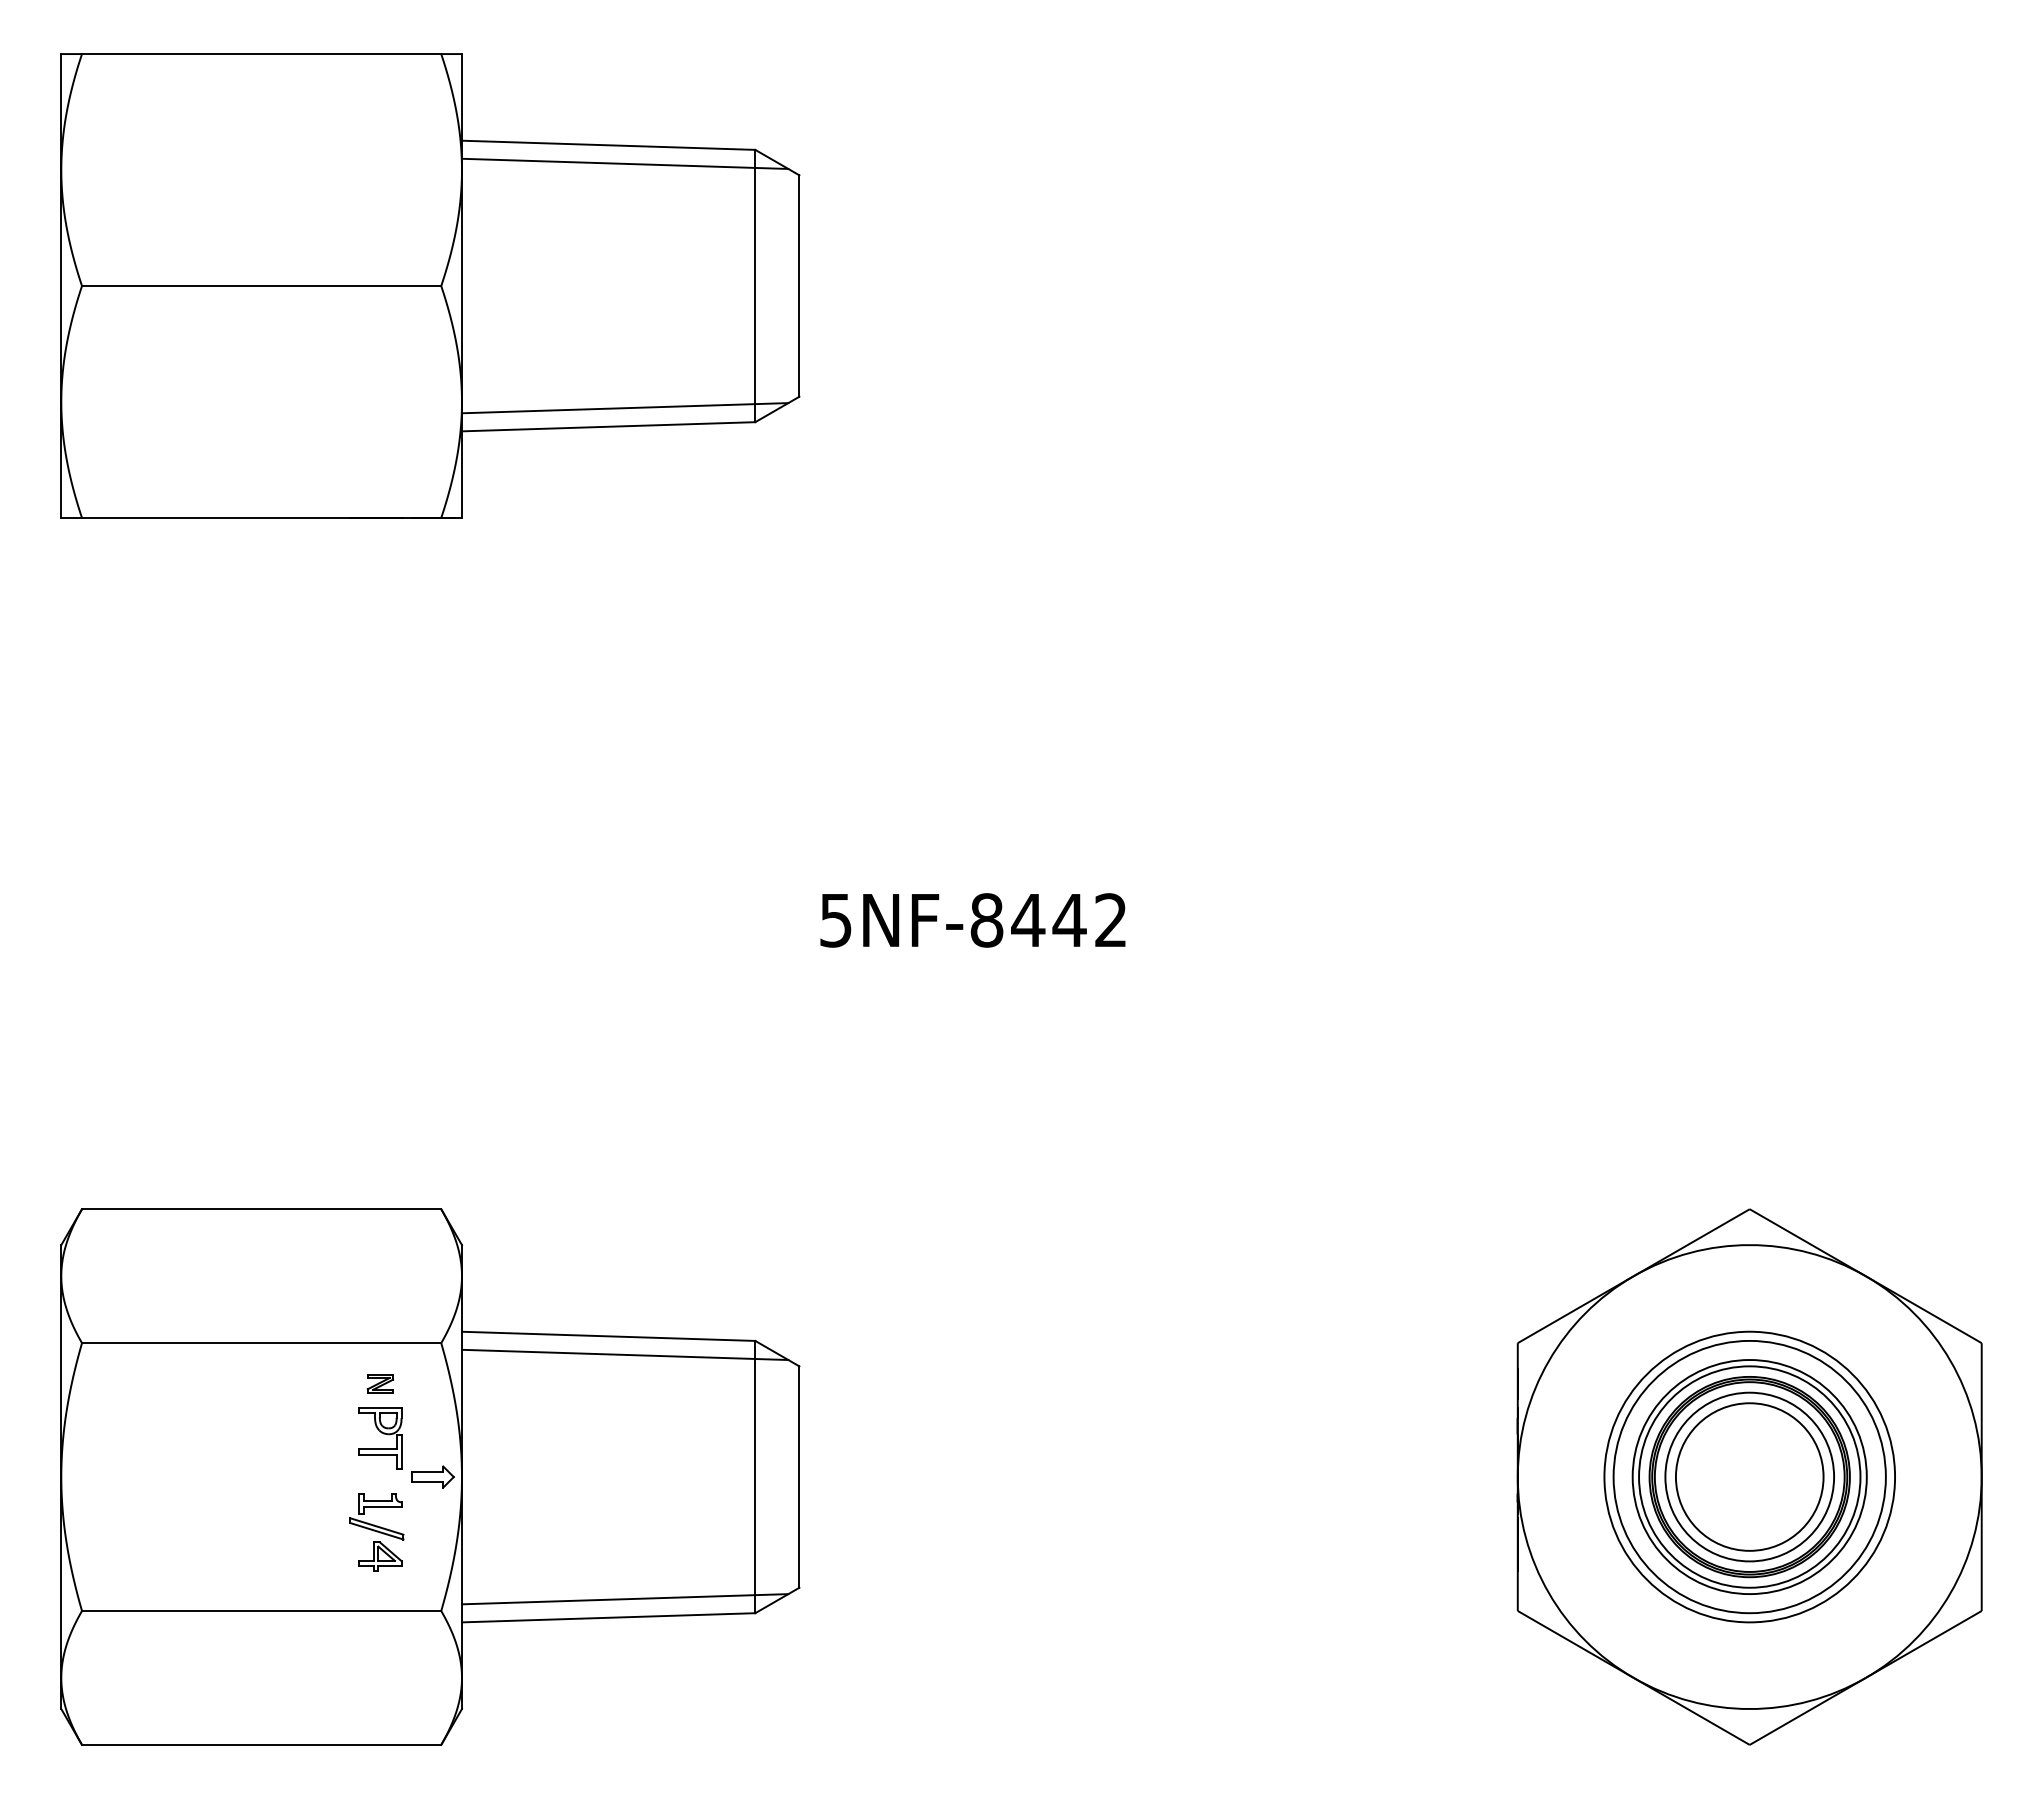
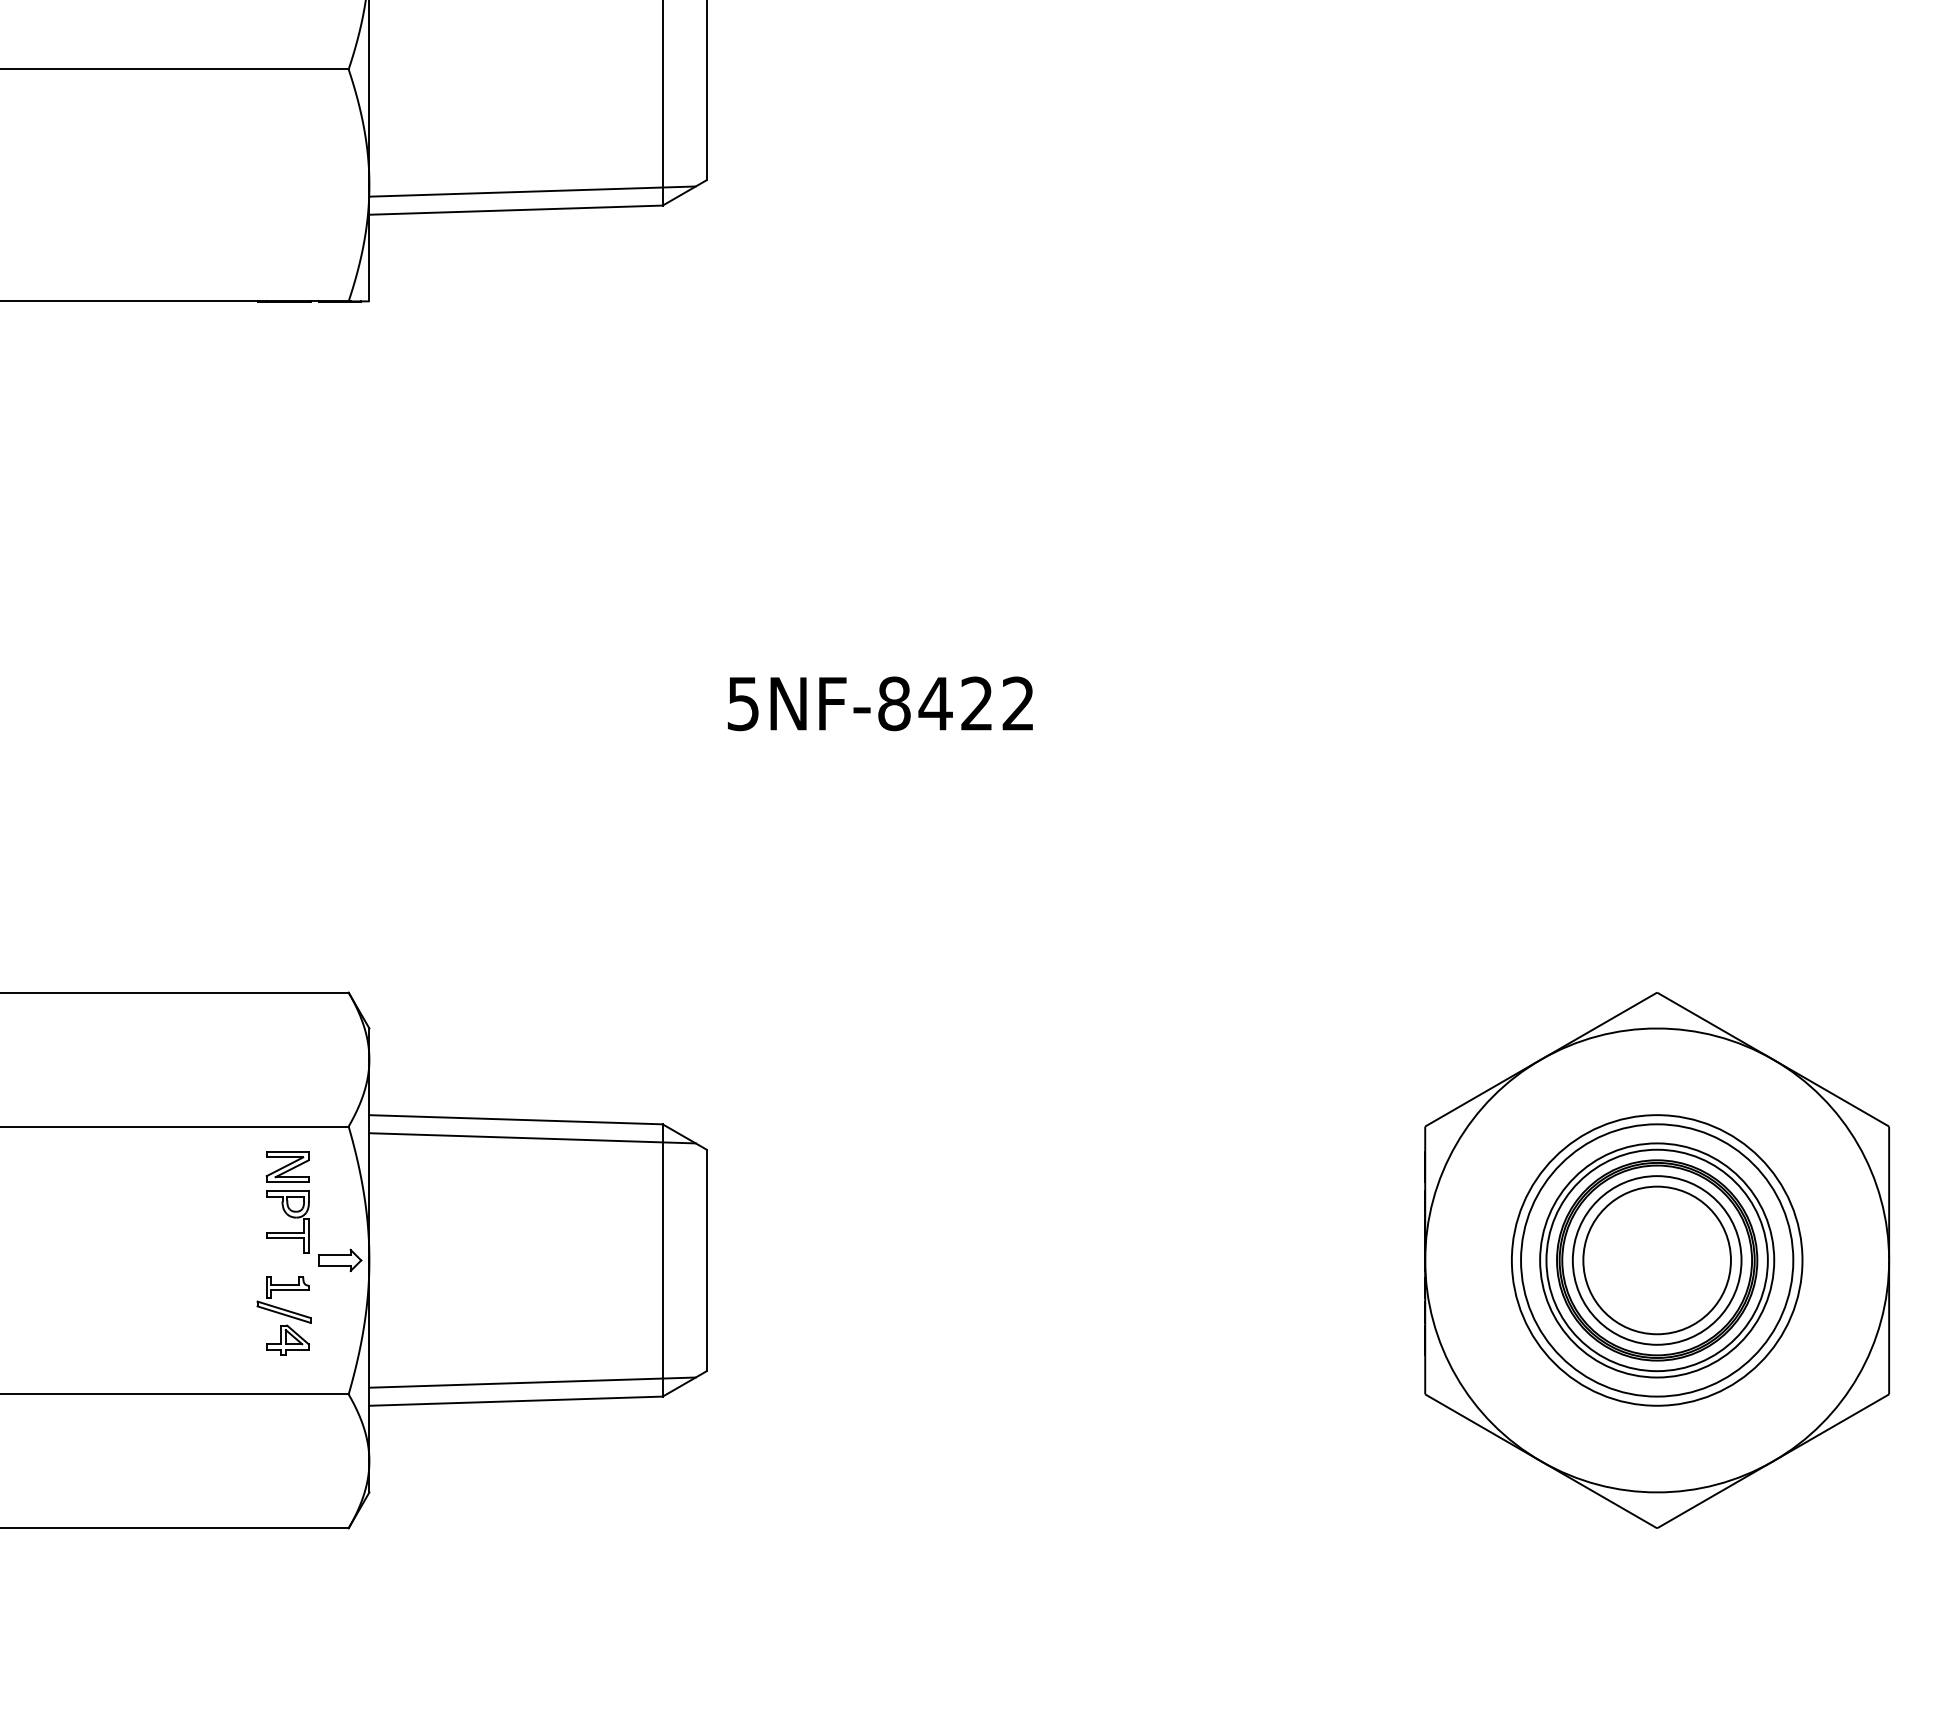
text: (1069, 919) -> (976, 702), 5NF-8442 -> 5NF-8422
part: (380, 1383) -> (287, 1166), size x1.67

